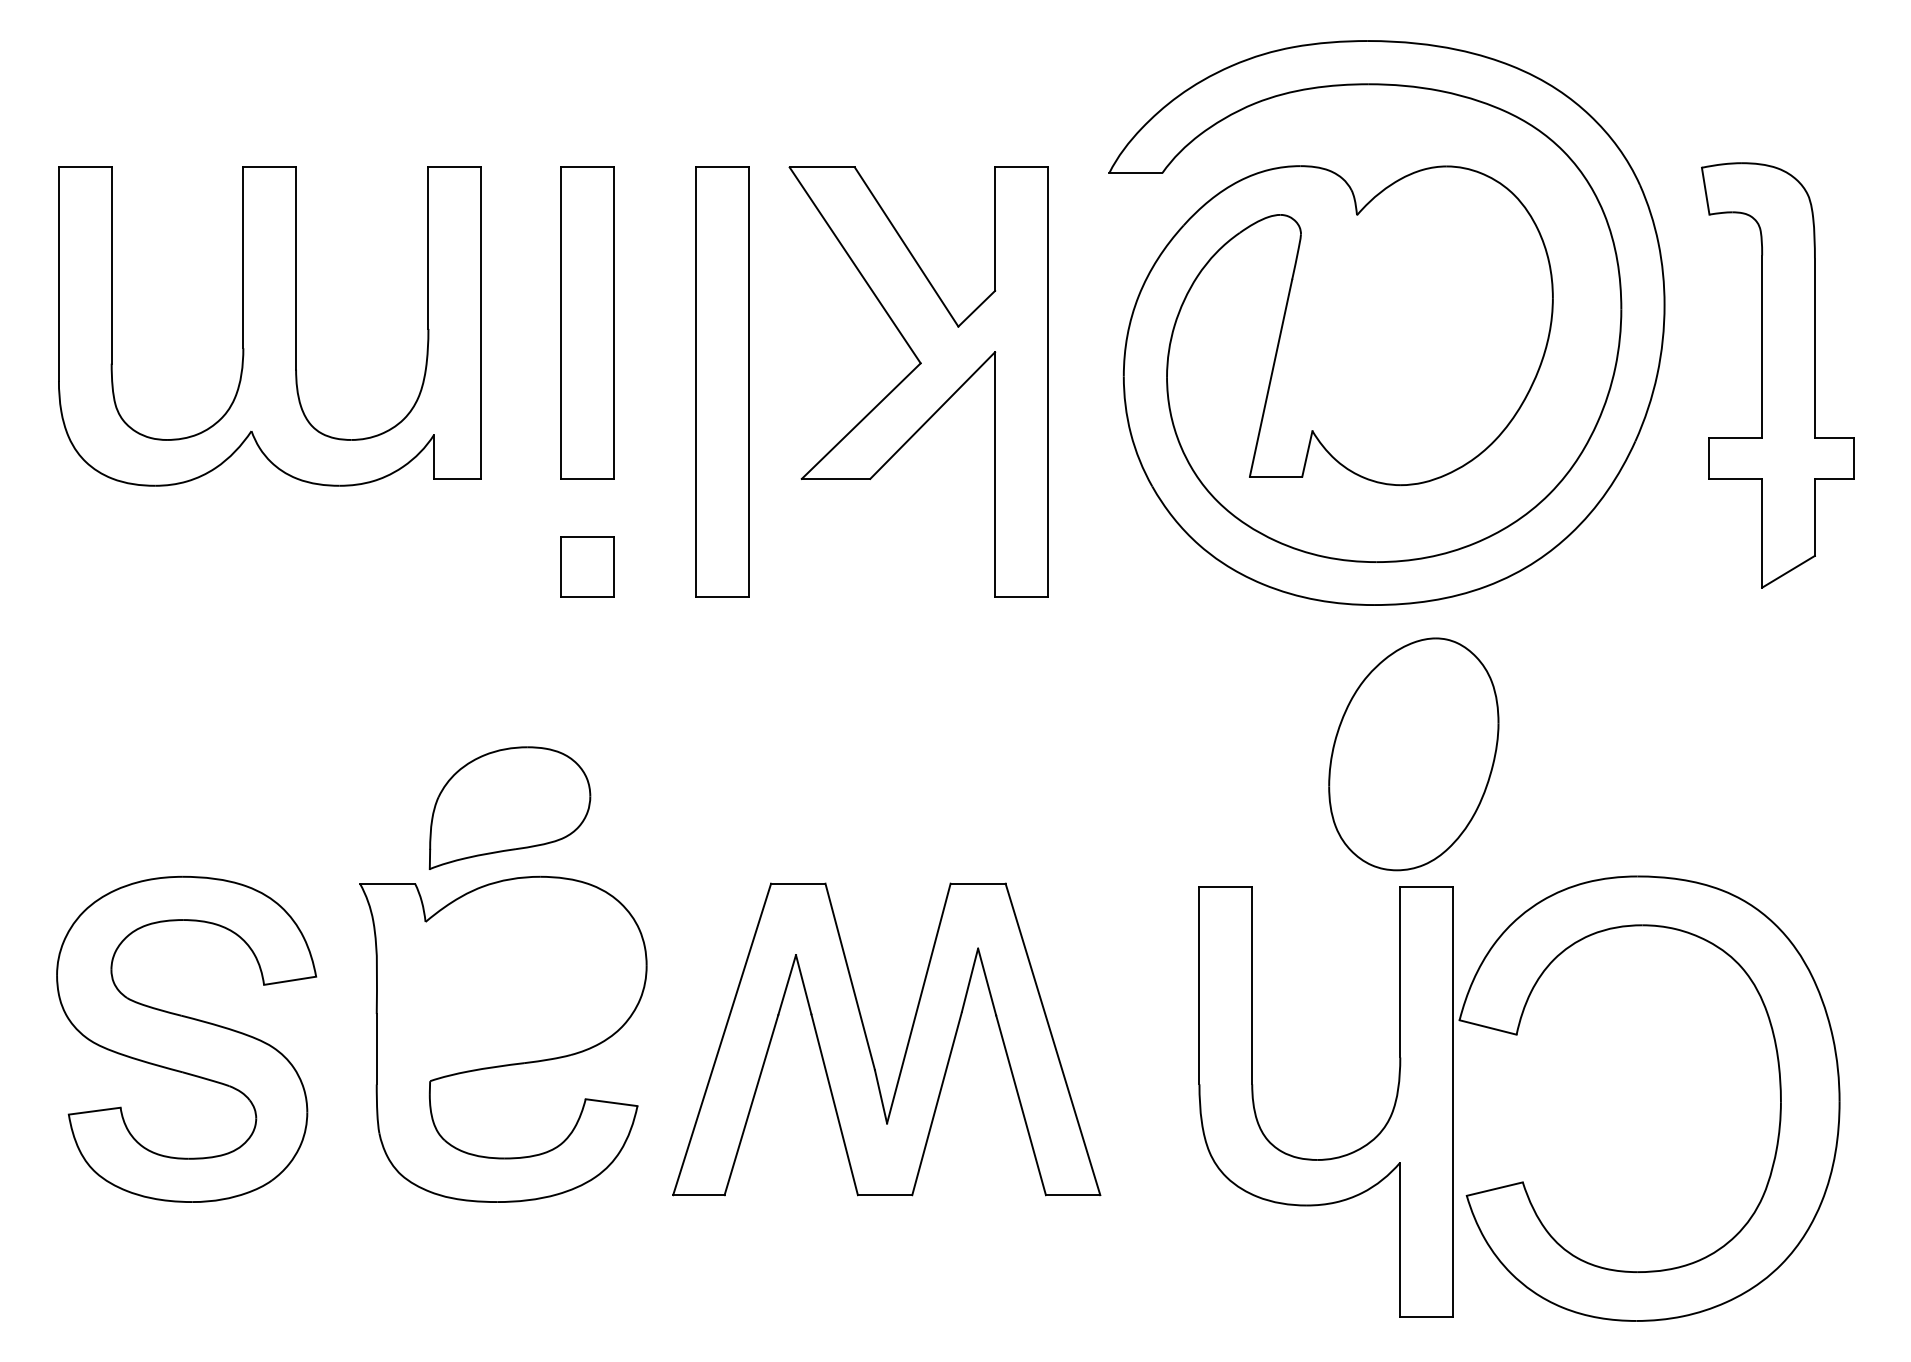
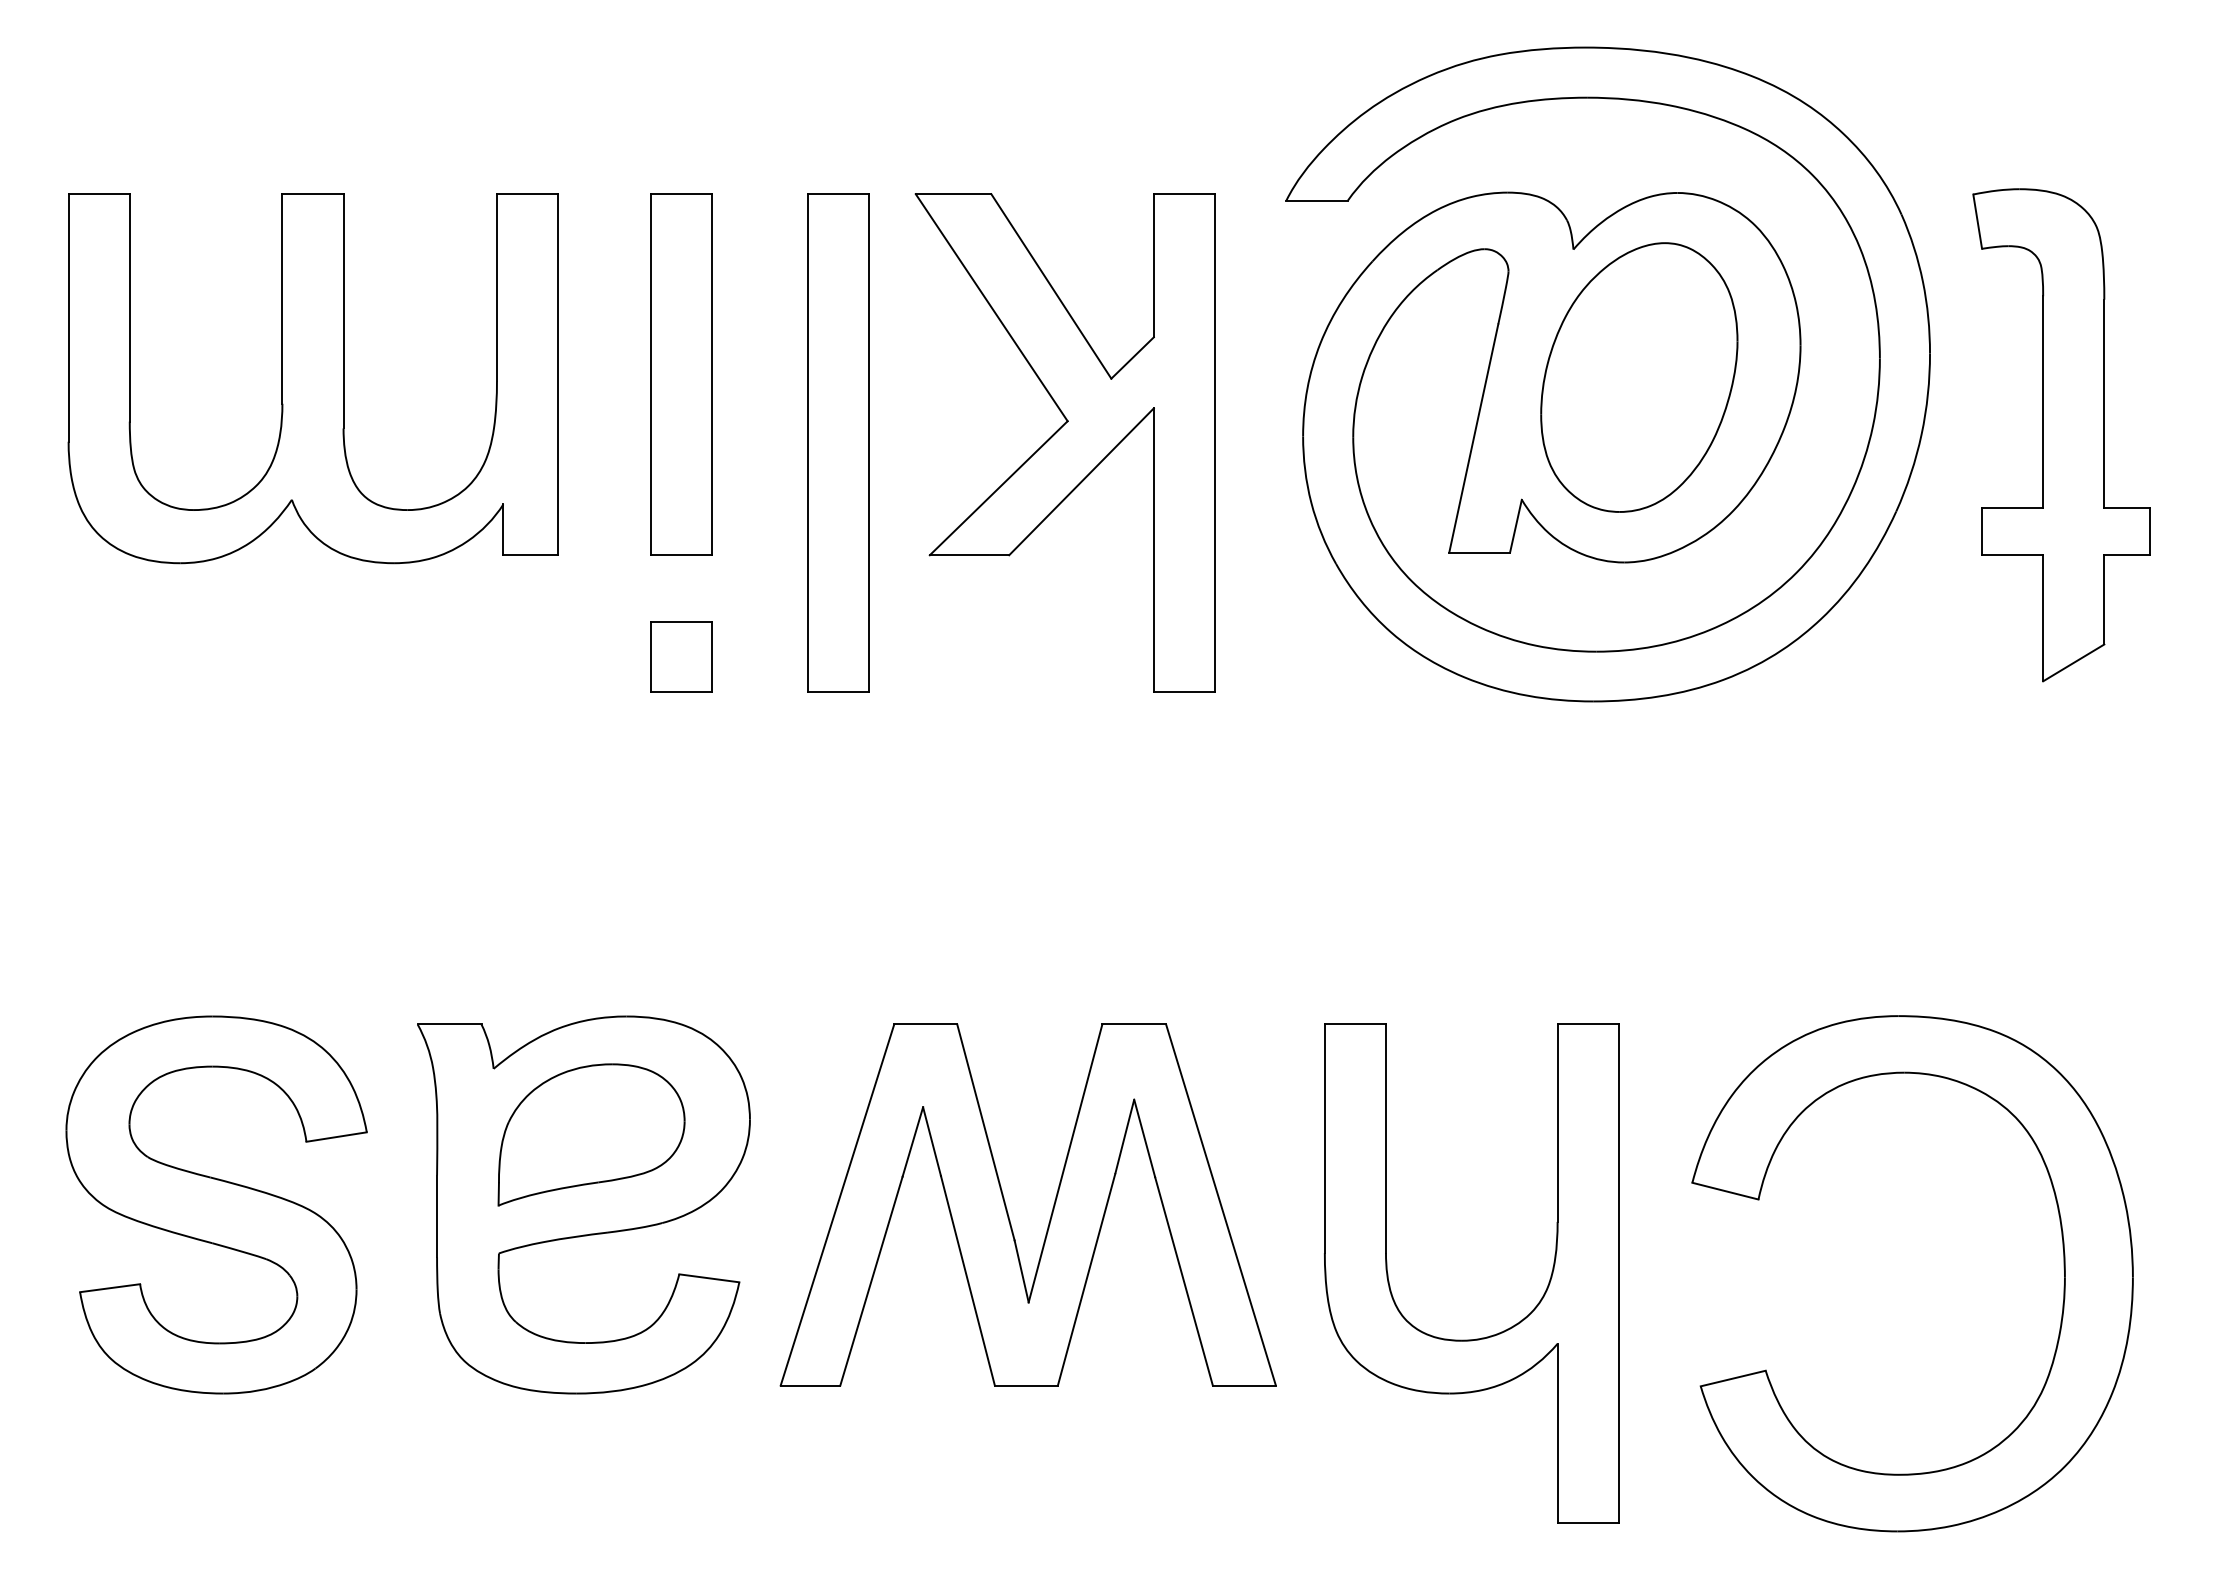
part: (1413, 754) -> (1639, 377), moved
part: (509, 807) -> (591, 1134), moved
part: (1338, 1156) -> (1486, 1336), moved

